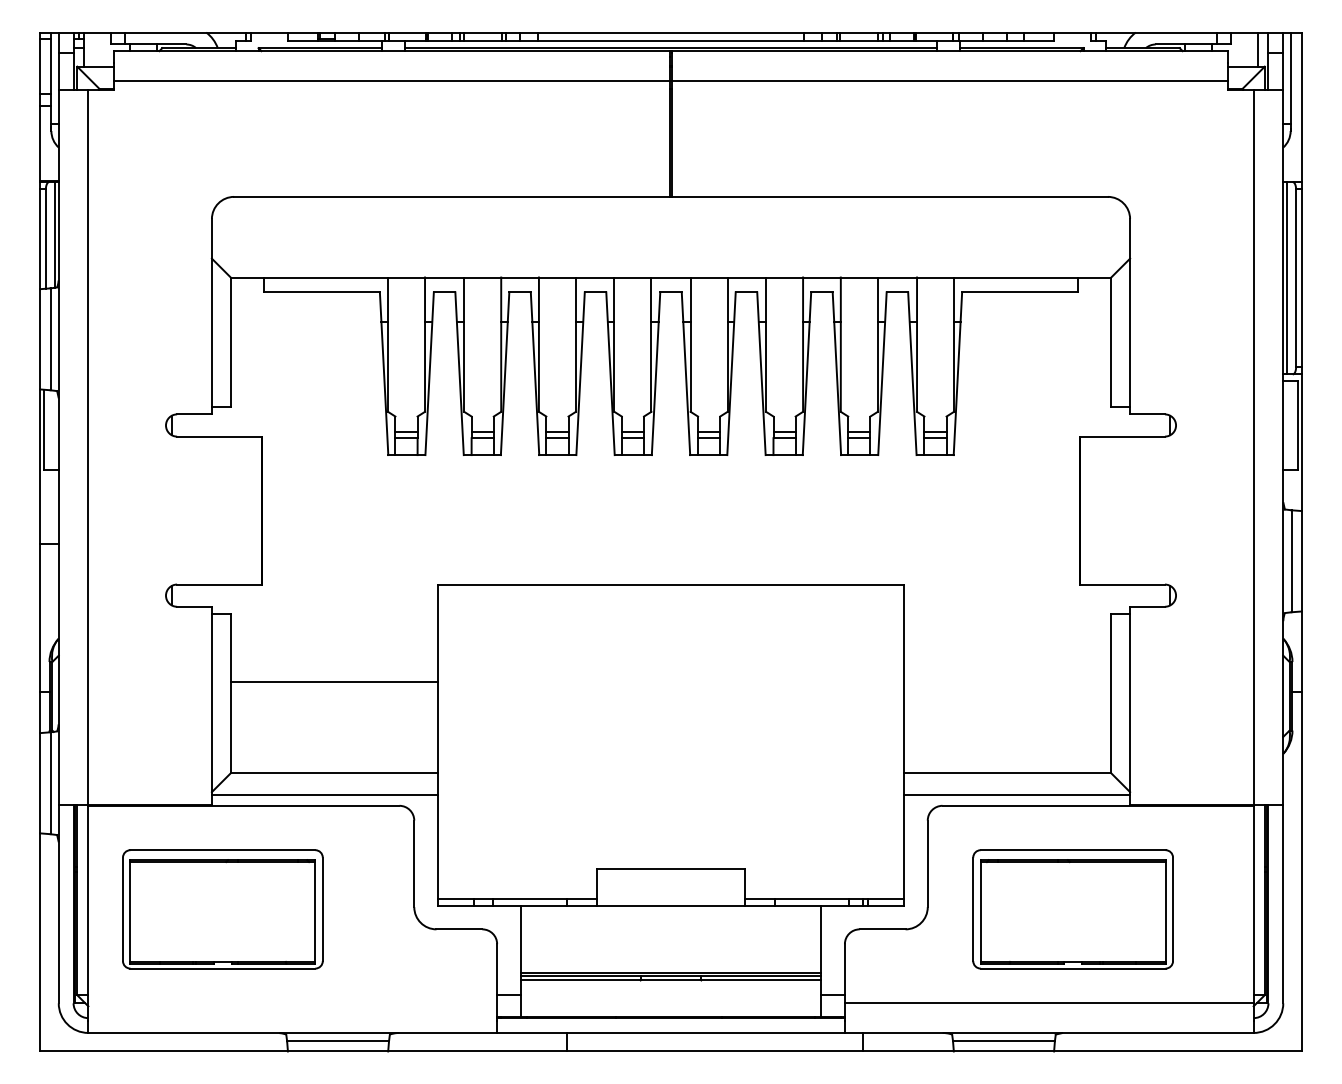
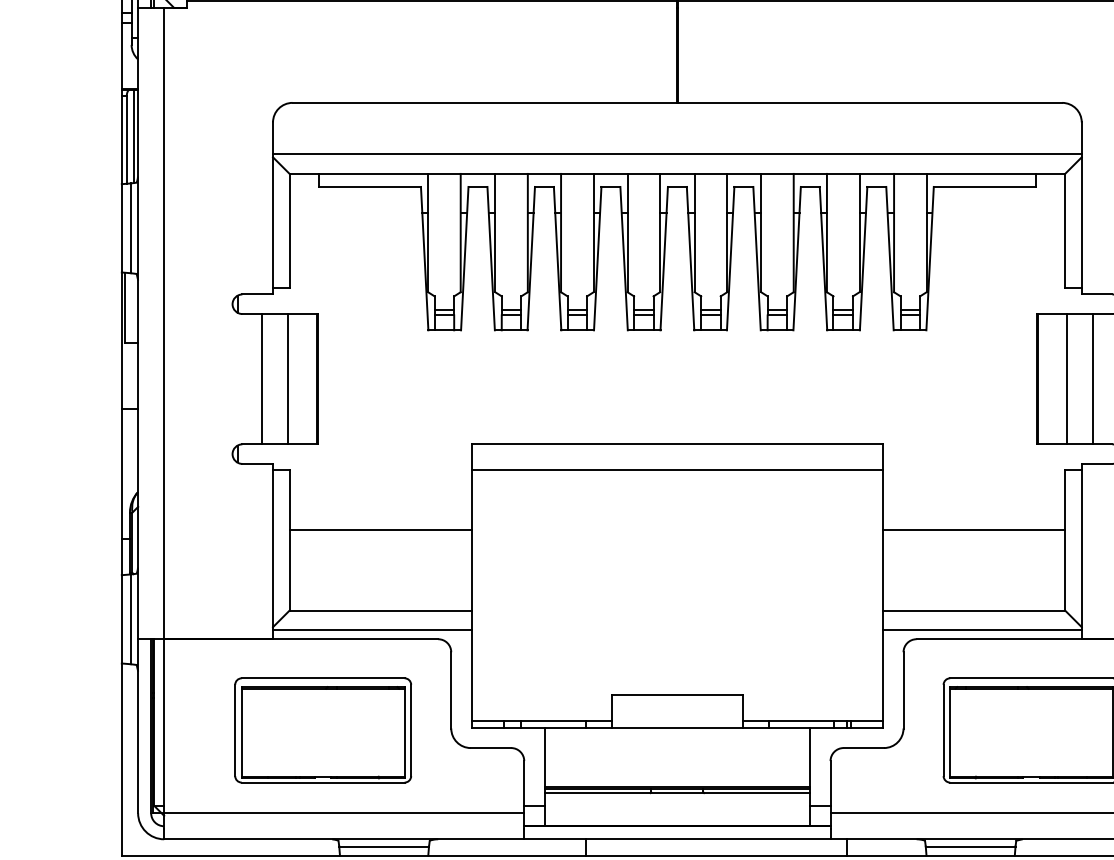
line: (670, 255) -> (676, 154), added
line: (199, 510) -> (262, 379), added
line: (228, 510) -> (287, 379), added
line: (1113, 510) -> (1067, 379), added
line: (1142, 510) -> (1092, 379), added
line: (670, 614) -> (676, 470), added
line: (1007, 681) -> (973, 529), added
part: (222, 909) -> (322, 730), moved
line: (292, 1003) -> (343, 813), added

